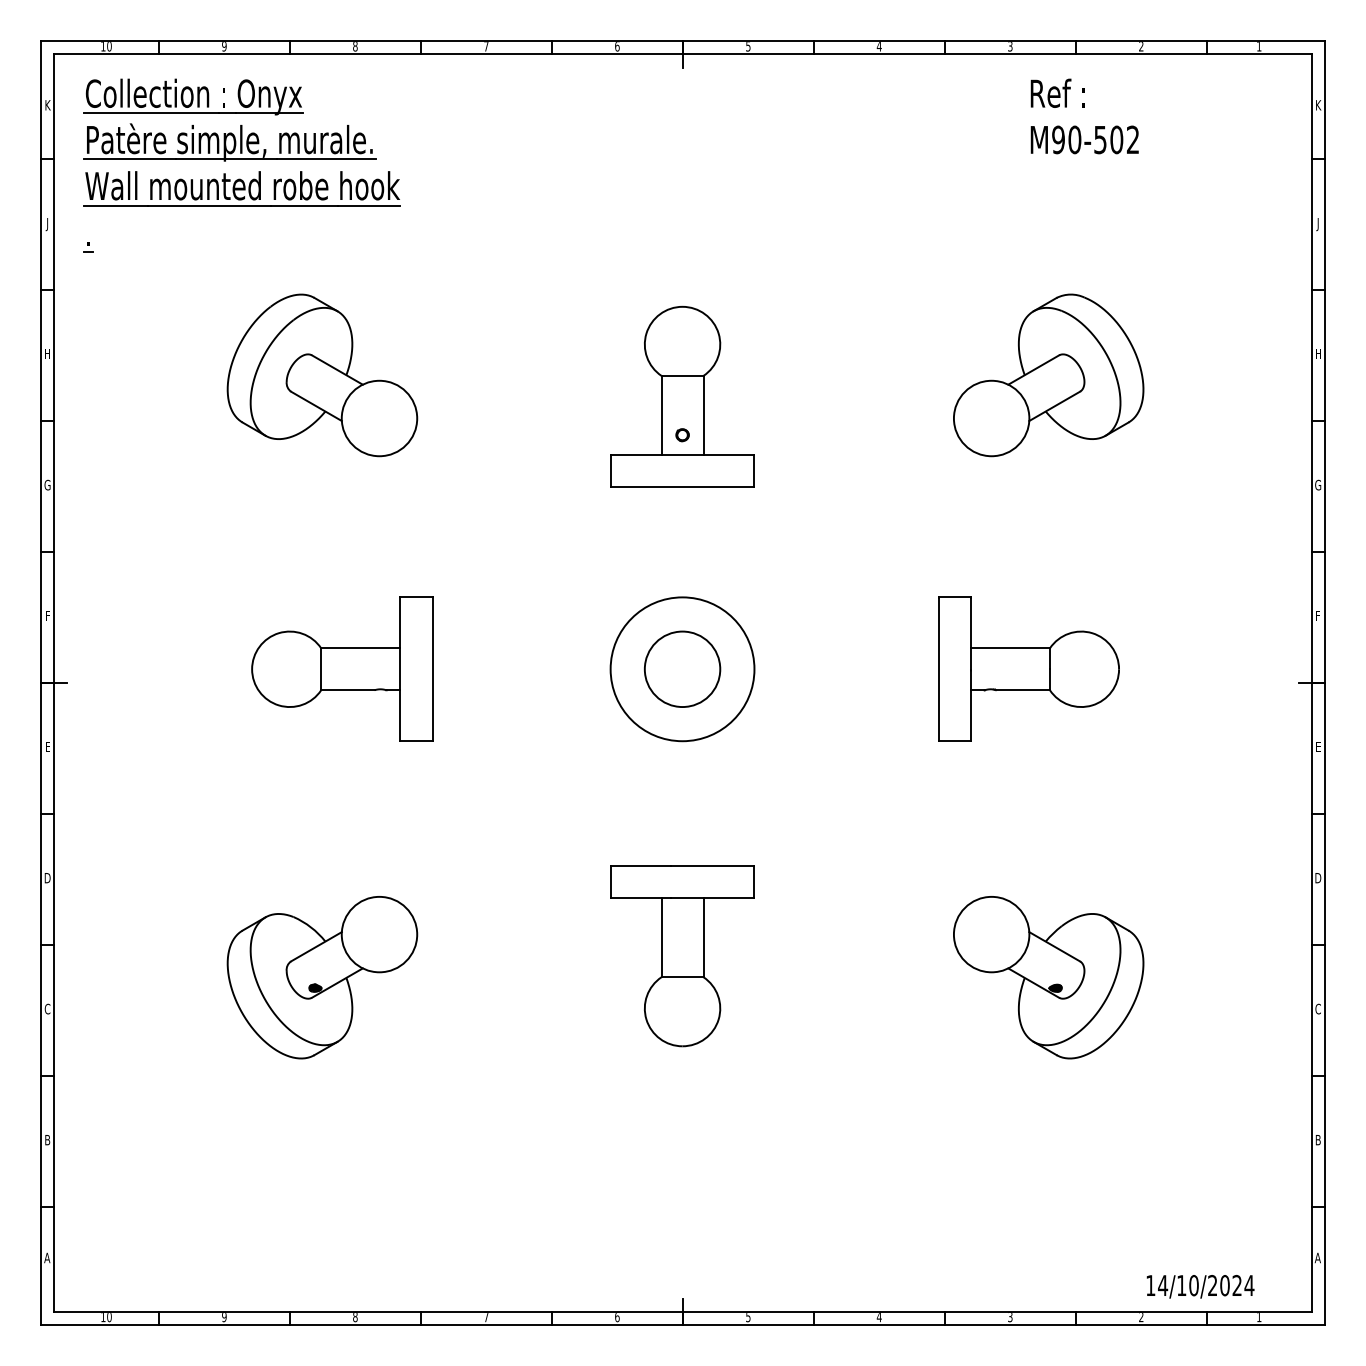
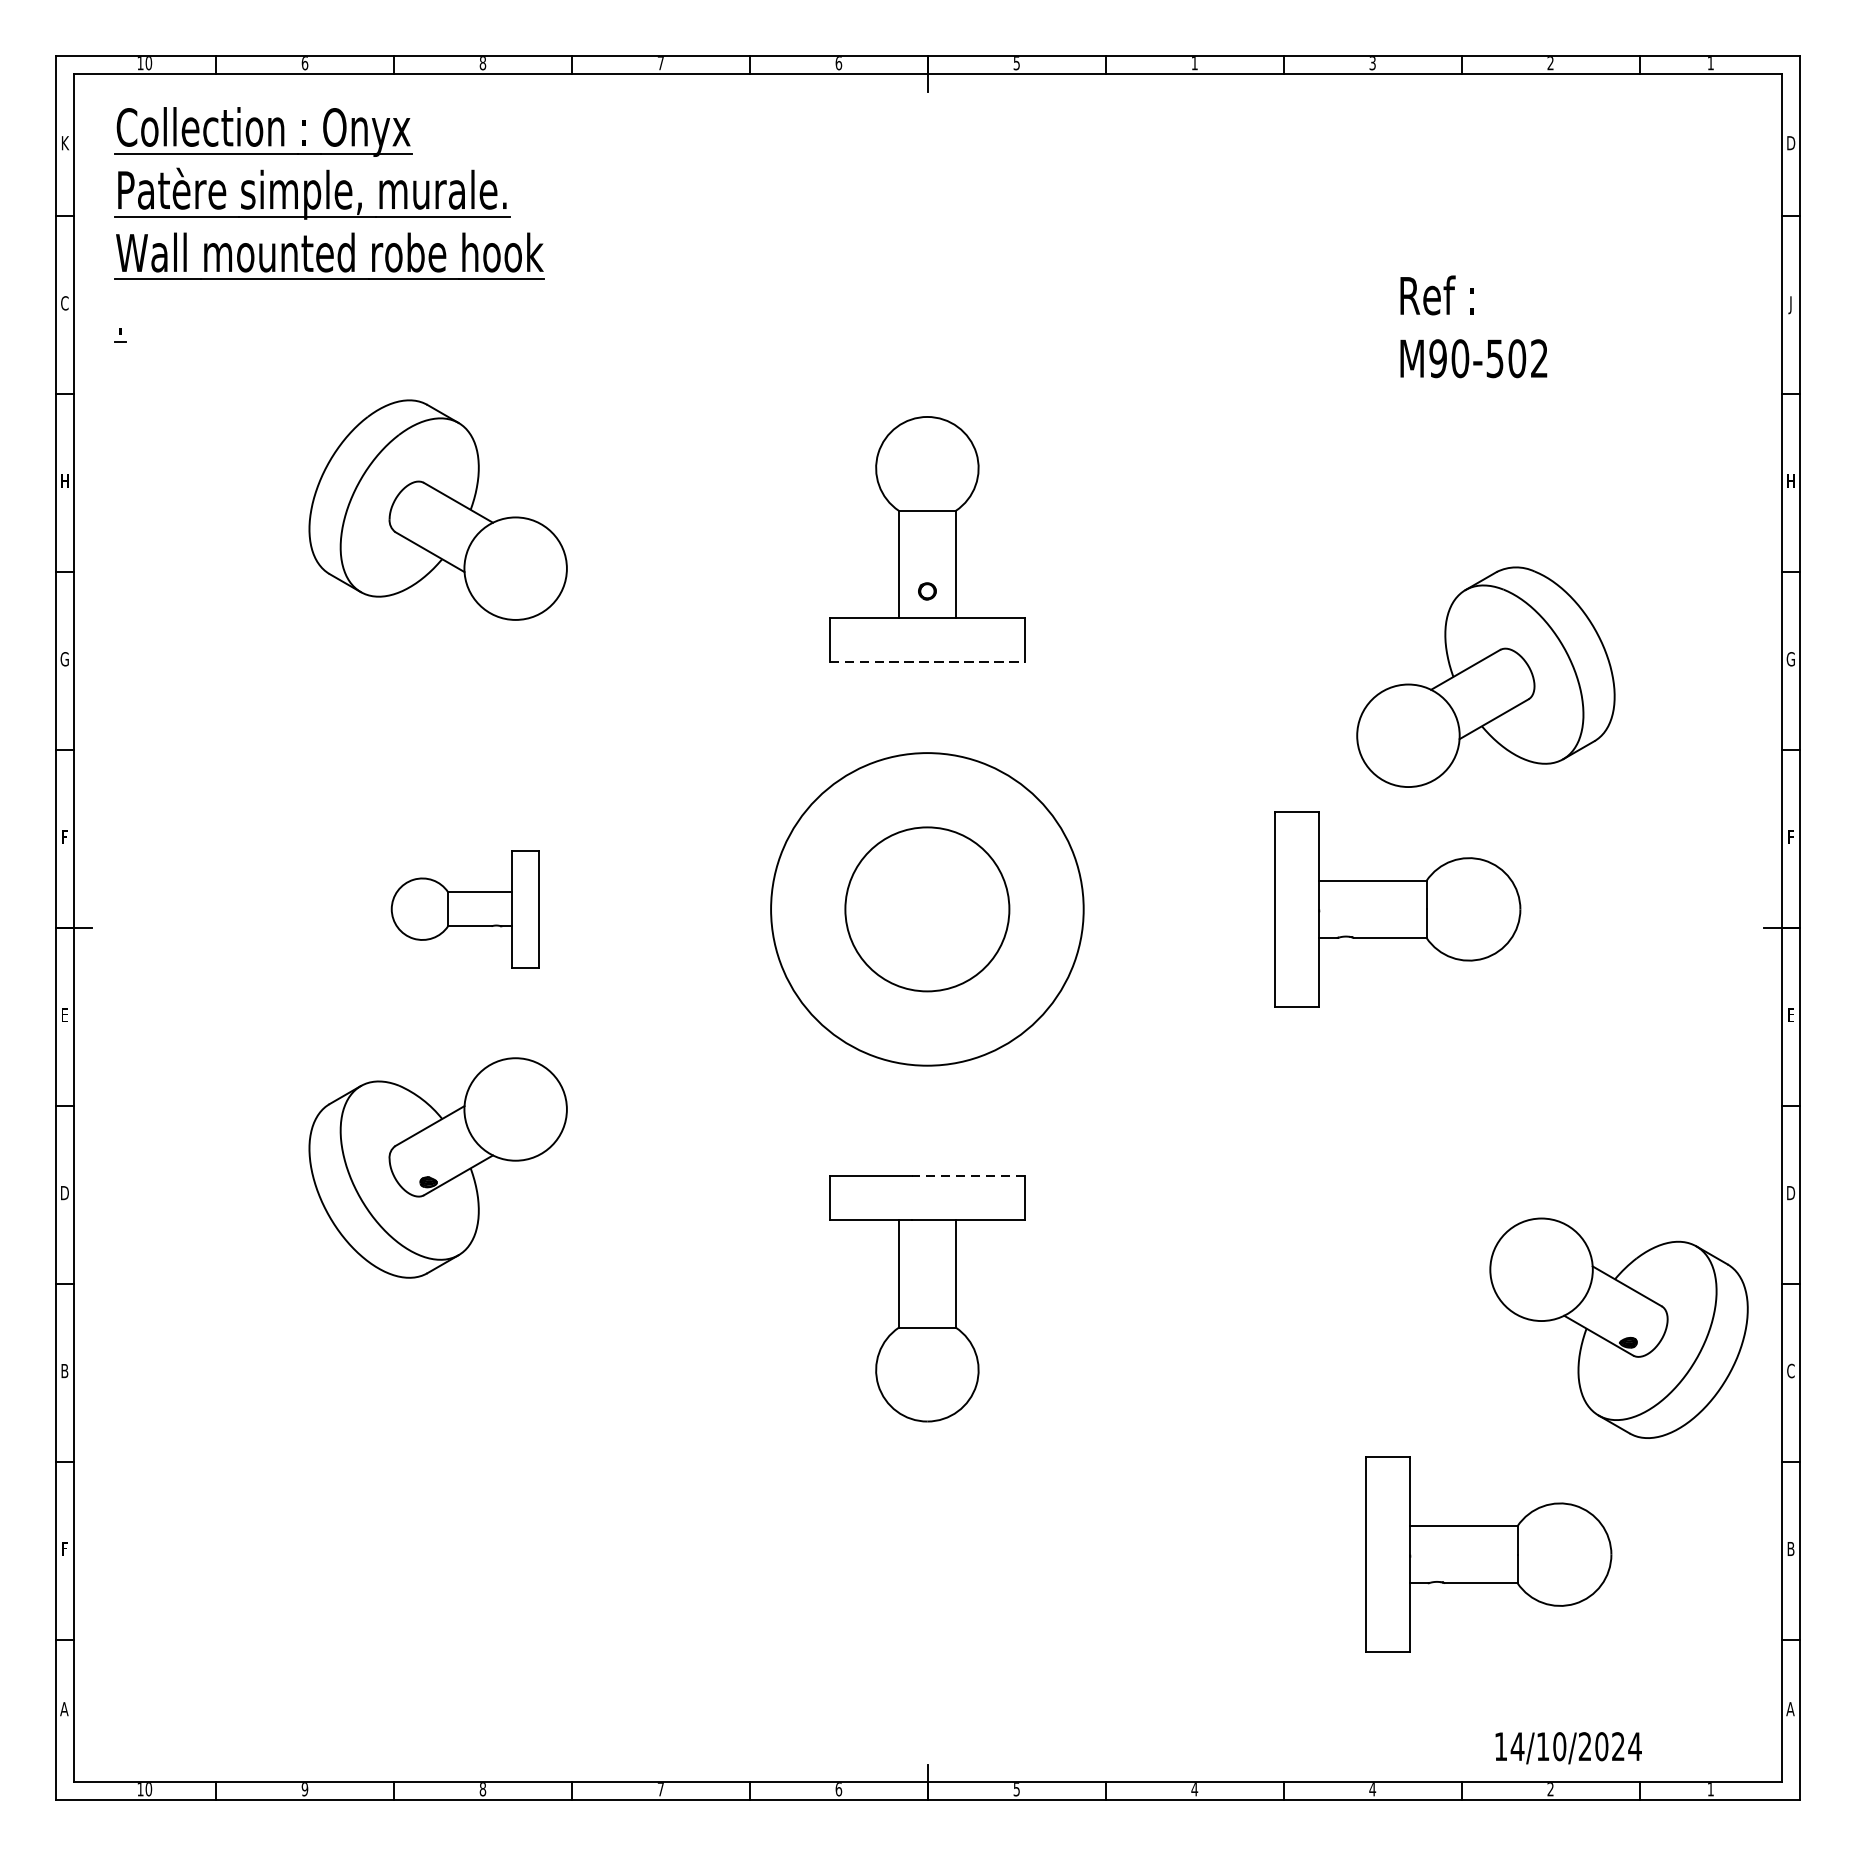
text: (224, 46) -> (305, 63), 9 -> 6
text: (878, 46) -> (1193, 63), 4 -> 1
text: (1318, 105) -> (1791, 143), K -> D
text: (1084, 116) -> (1473, 326), moved
text: (47, 224) -> (64, 305), J -> C
part: (1048, 375) -> (1485, 677), moved
line: (682, 487) -> (927, 662), solid -> dashed
part: (342, 668) -> (465, 908), size x0.6
circle: (682, 669) -> (927, 909), size x1.6
circle: (682, 669) -> (927, 909), size x1.6
line: (712, 865) -> (968, 1175), solid -> dashed
part: (322, 977) -> (438, 1167), moved
part: (1048, 977) -> (1618, 1328), moved
text: (47, 1008) -> (64, 1370), C -> B
text: (47, 1140) -> (64, 1549), B -> F
part: (1095, 1143) -> (1488, 1553), added
text: (1200, 1286) -> (1568, 1747), moved
text: (1009, 1317) -> (1371, 1789), 3 -> 4

